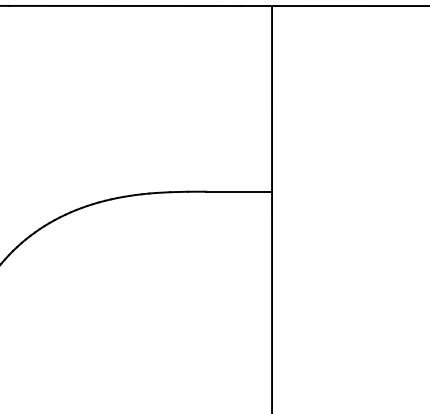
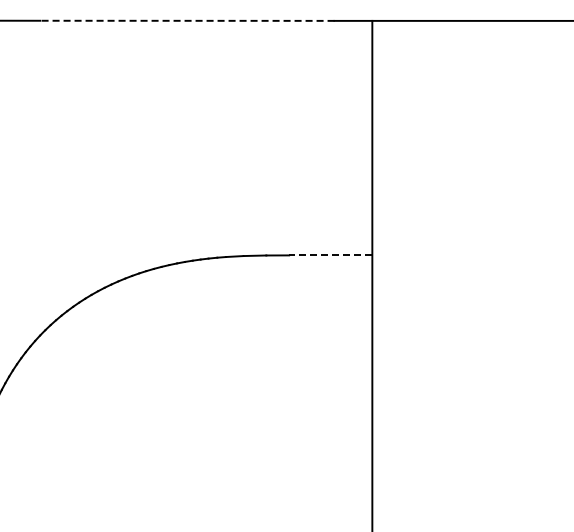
line: (124, 5) -> (186, 20), solid -> dashed
line: (238, 191) -> (330, 255), solid -> dashed

